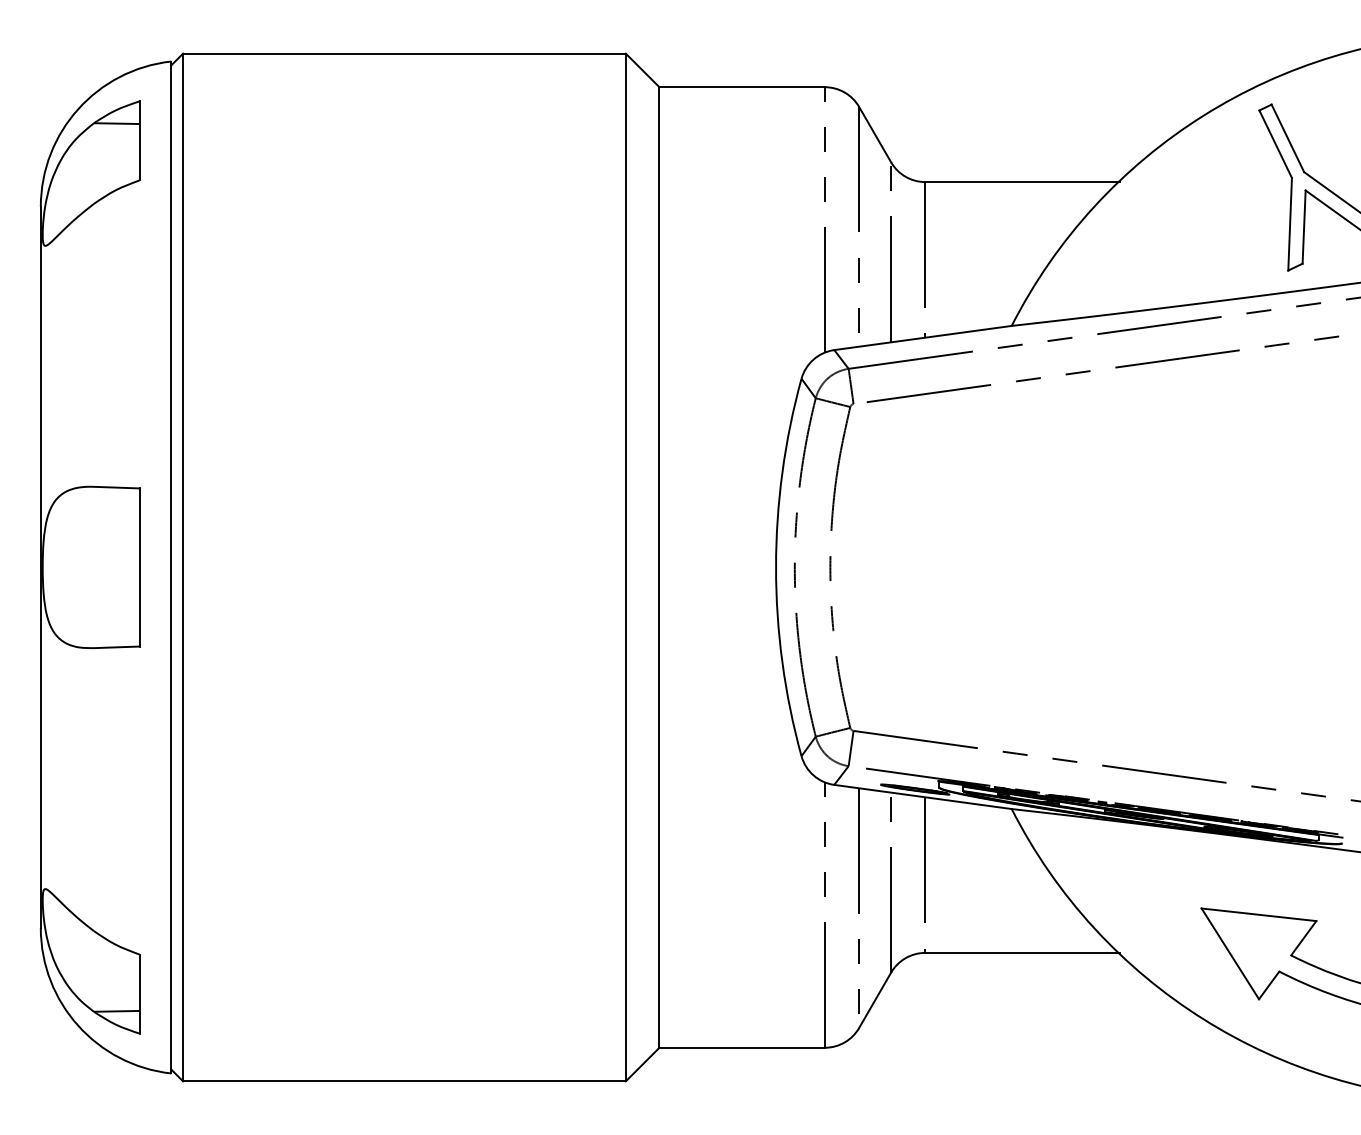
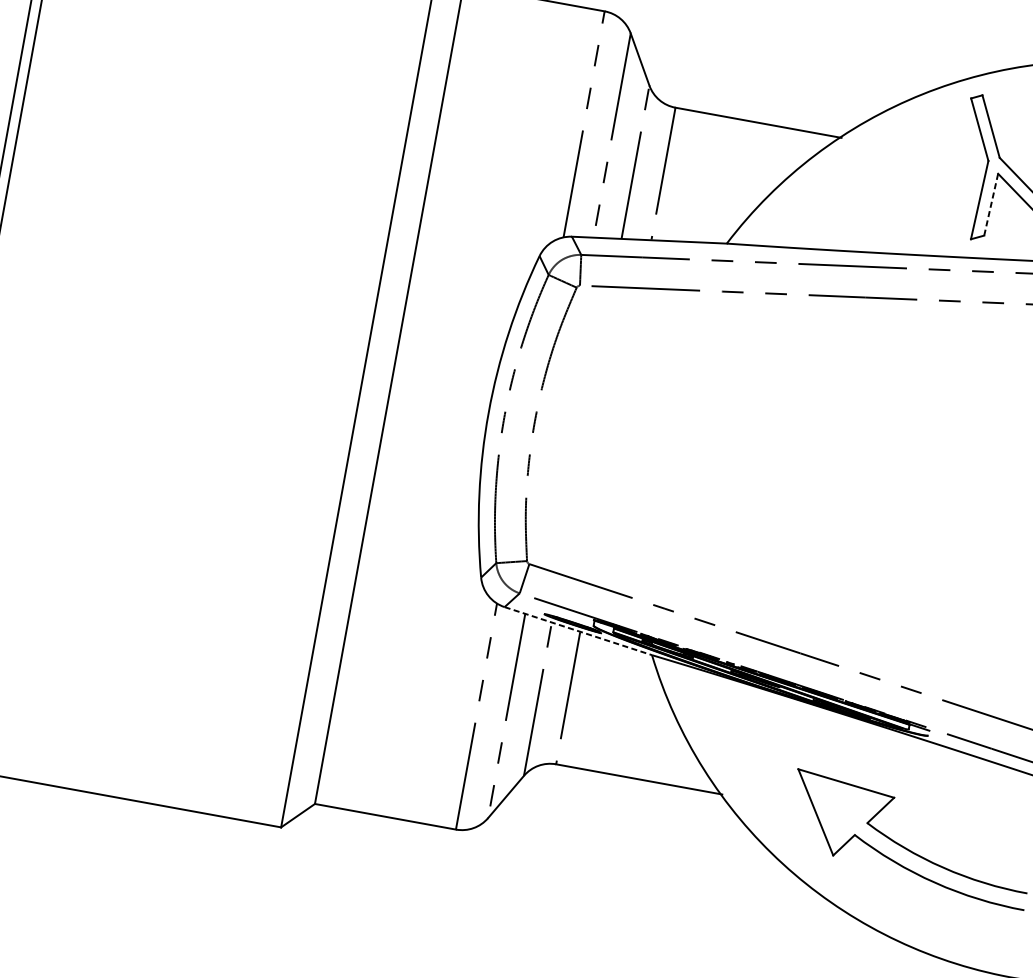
line: (1304, 227) -> (991, 205), solid -> dashed
line: (923, 796) -> (578, 630), solid -> dashed

